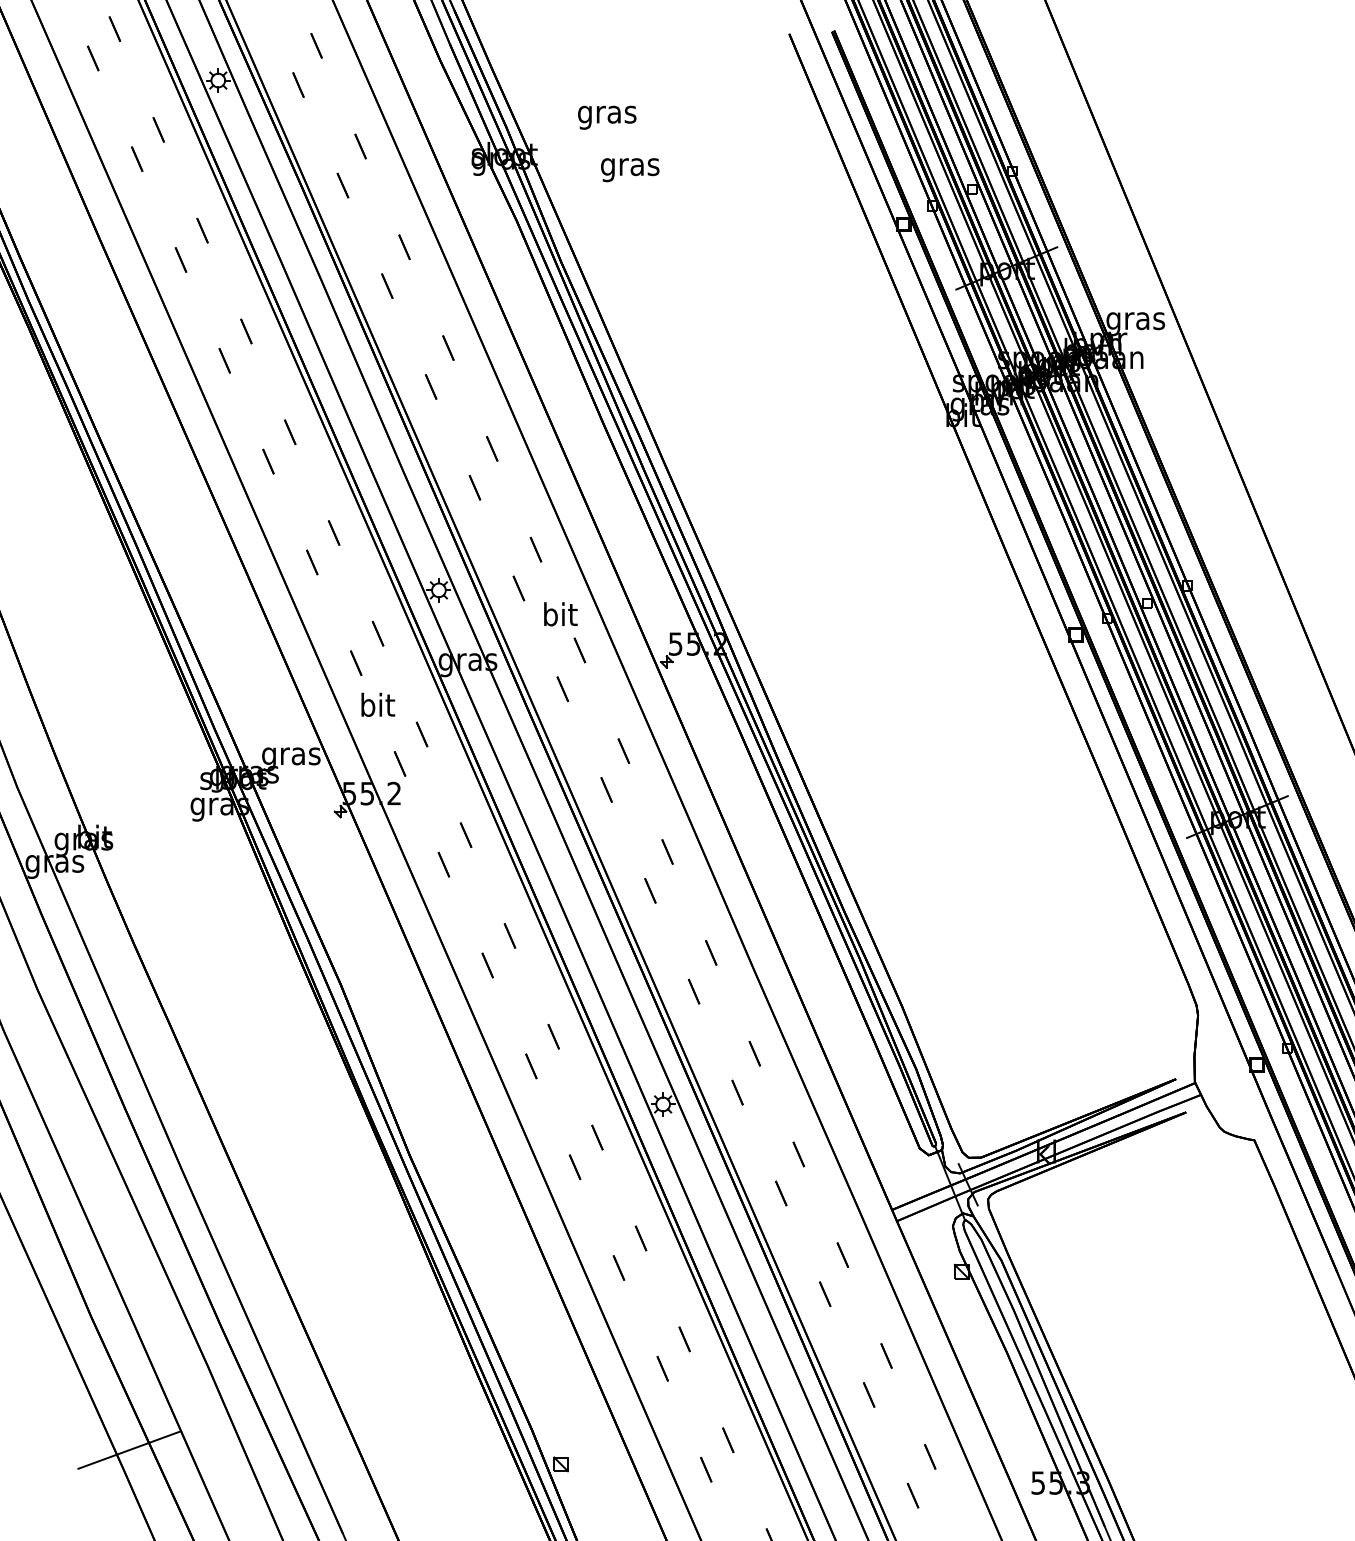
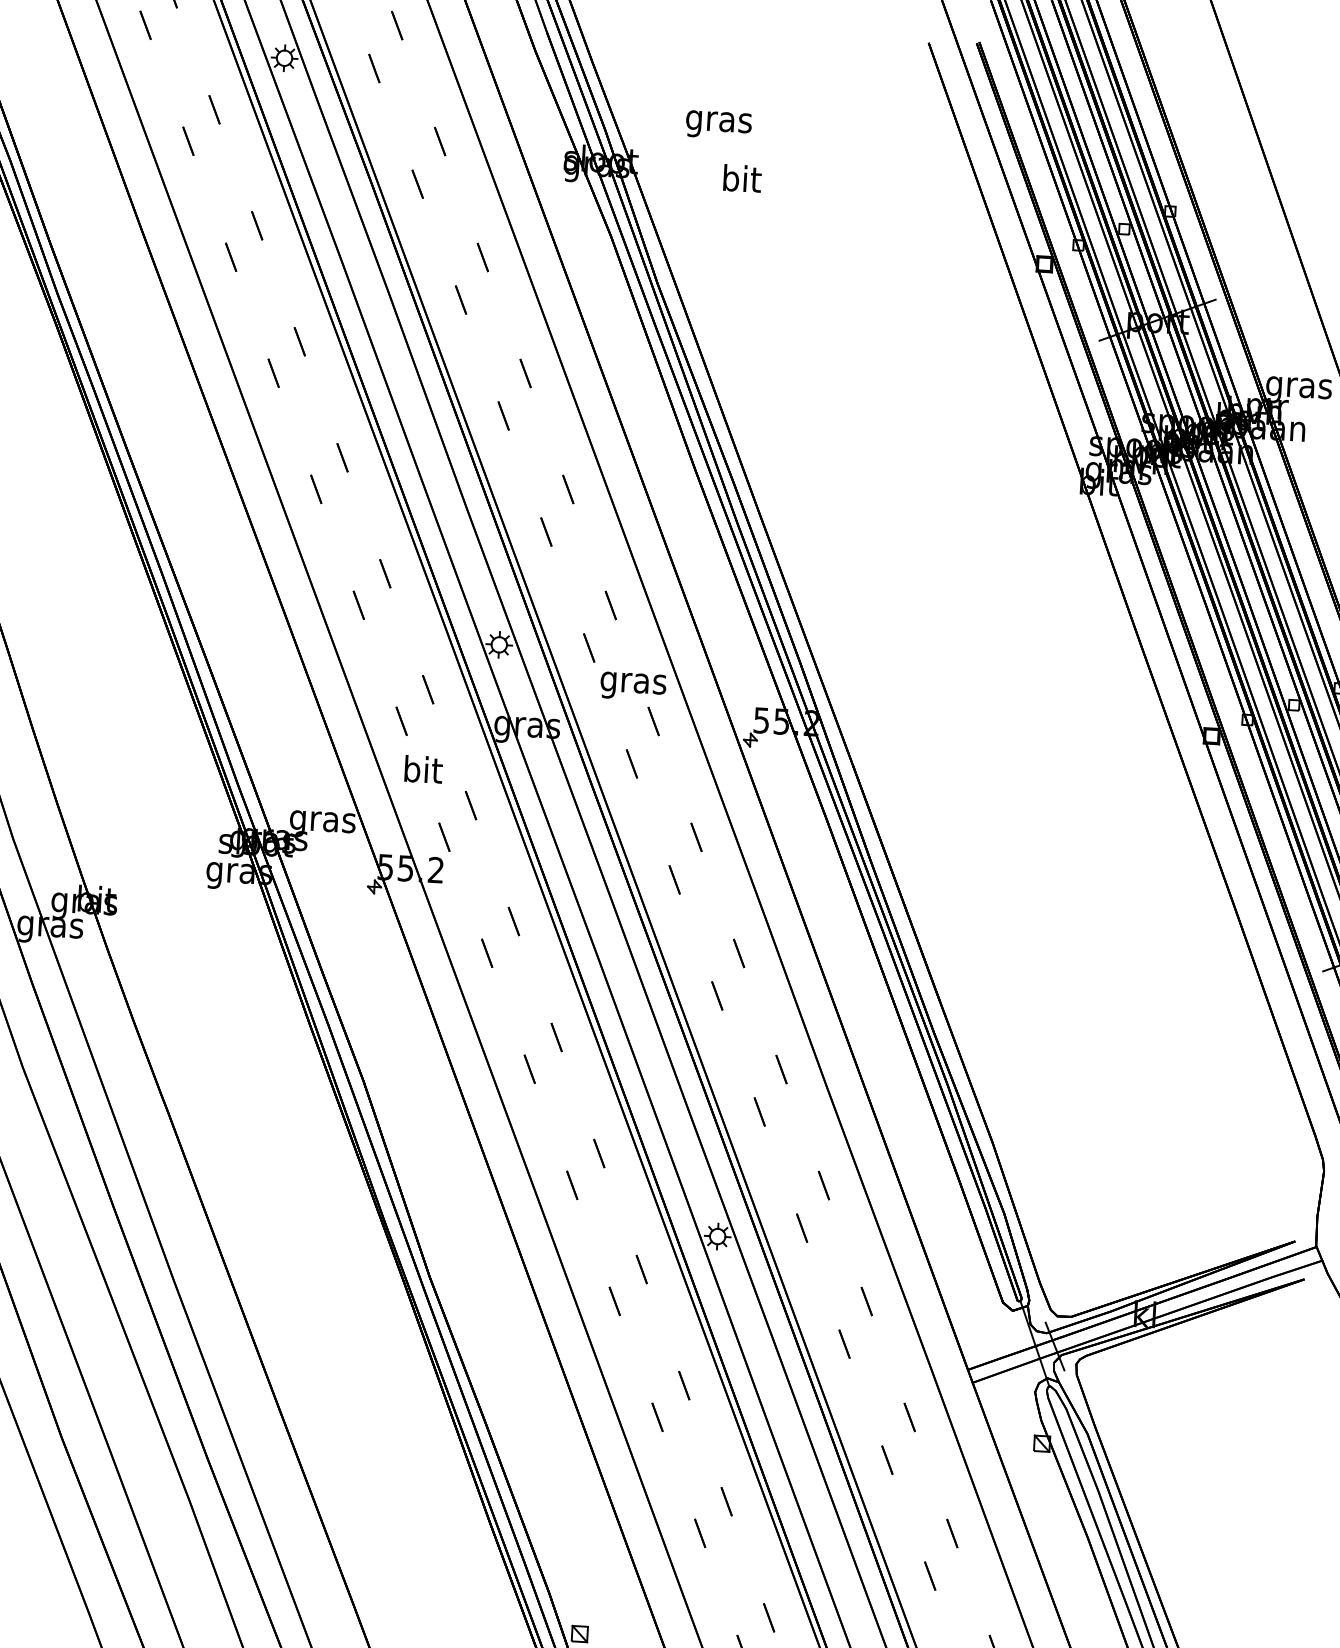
text: (630, 166) -> (741, 181), gras -> bit
text: (559, 617) -> (632, 683), bit -> gras
line: (129, 1449) -> (96, 1589), removed

